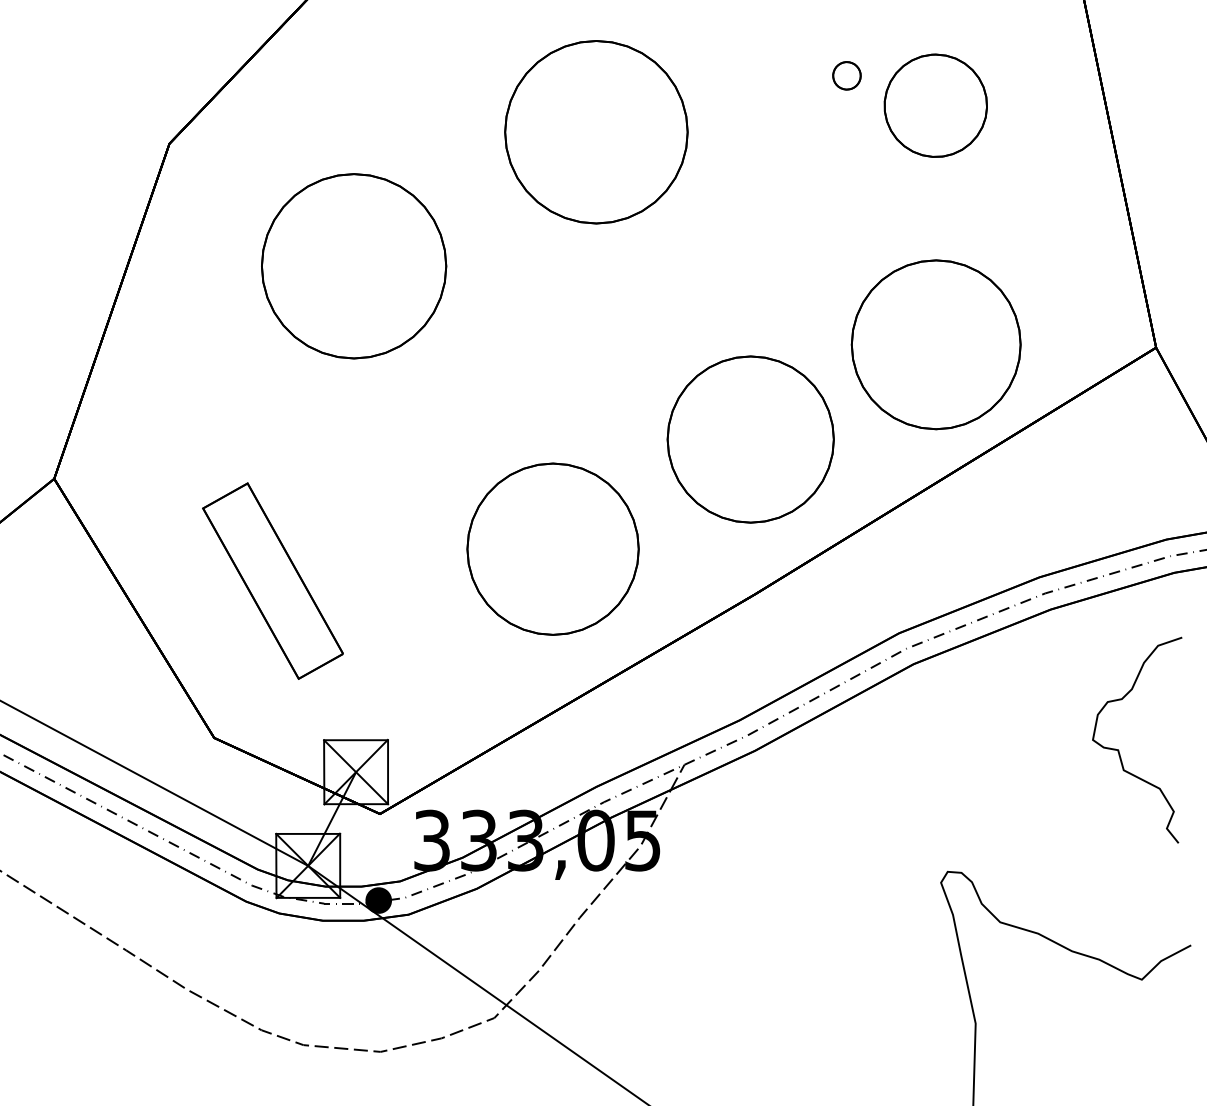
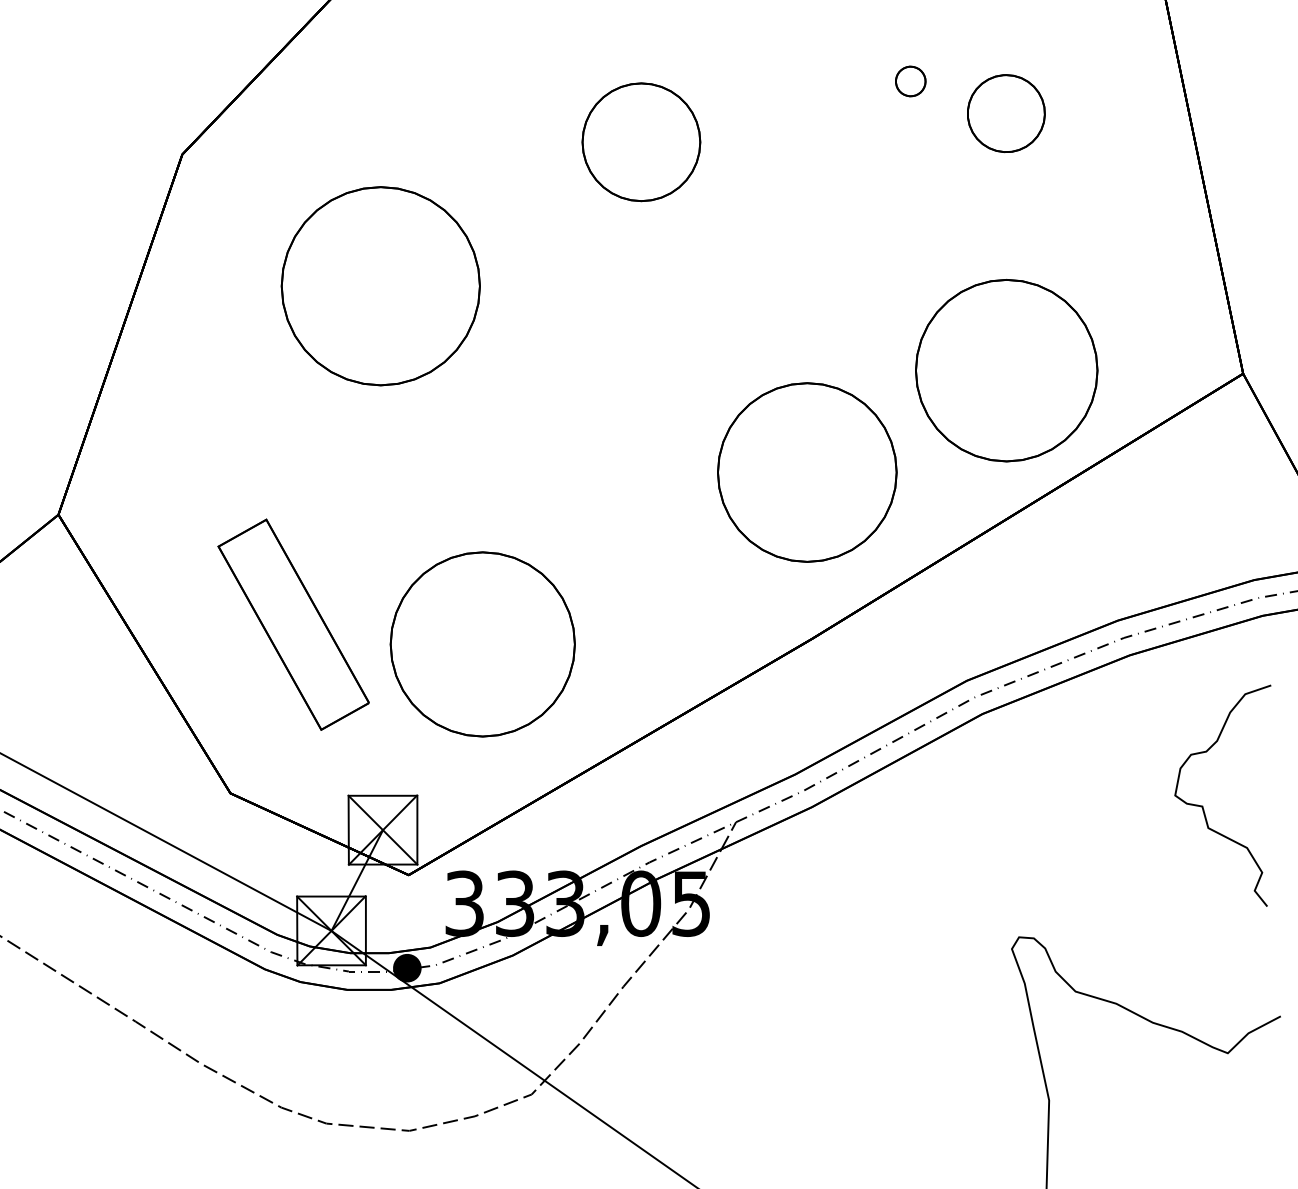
part: (936, 105) -> (1006, 113), size x0.7
part: (596, 132) -> (641, 142), size x0.6
part: (552, 549) -> (482, 644), moved

